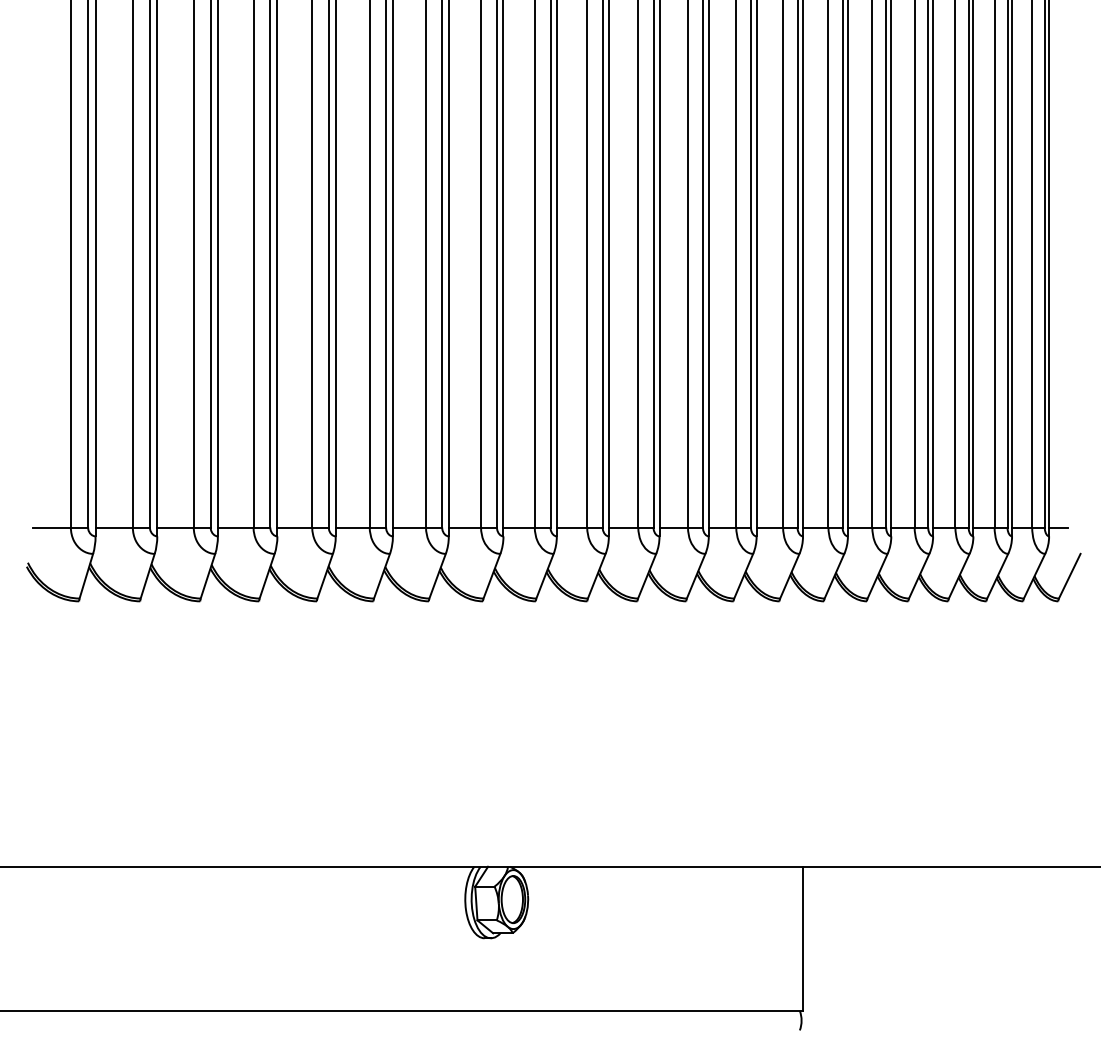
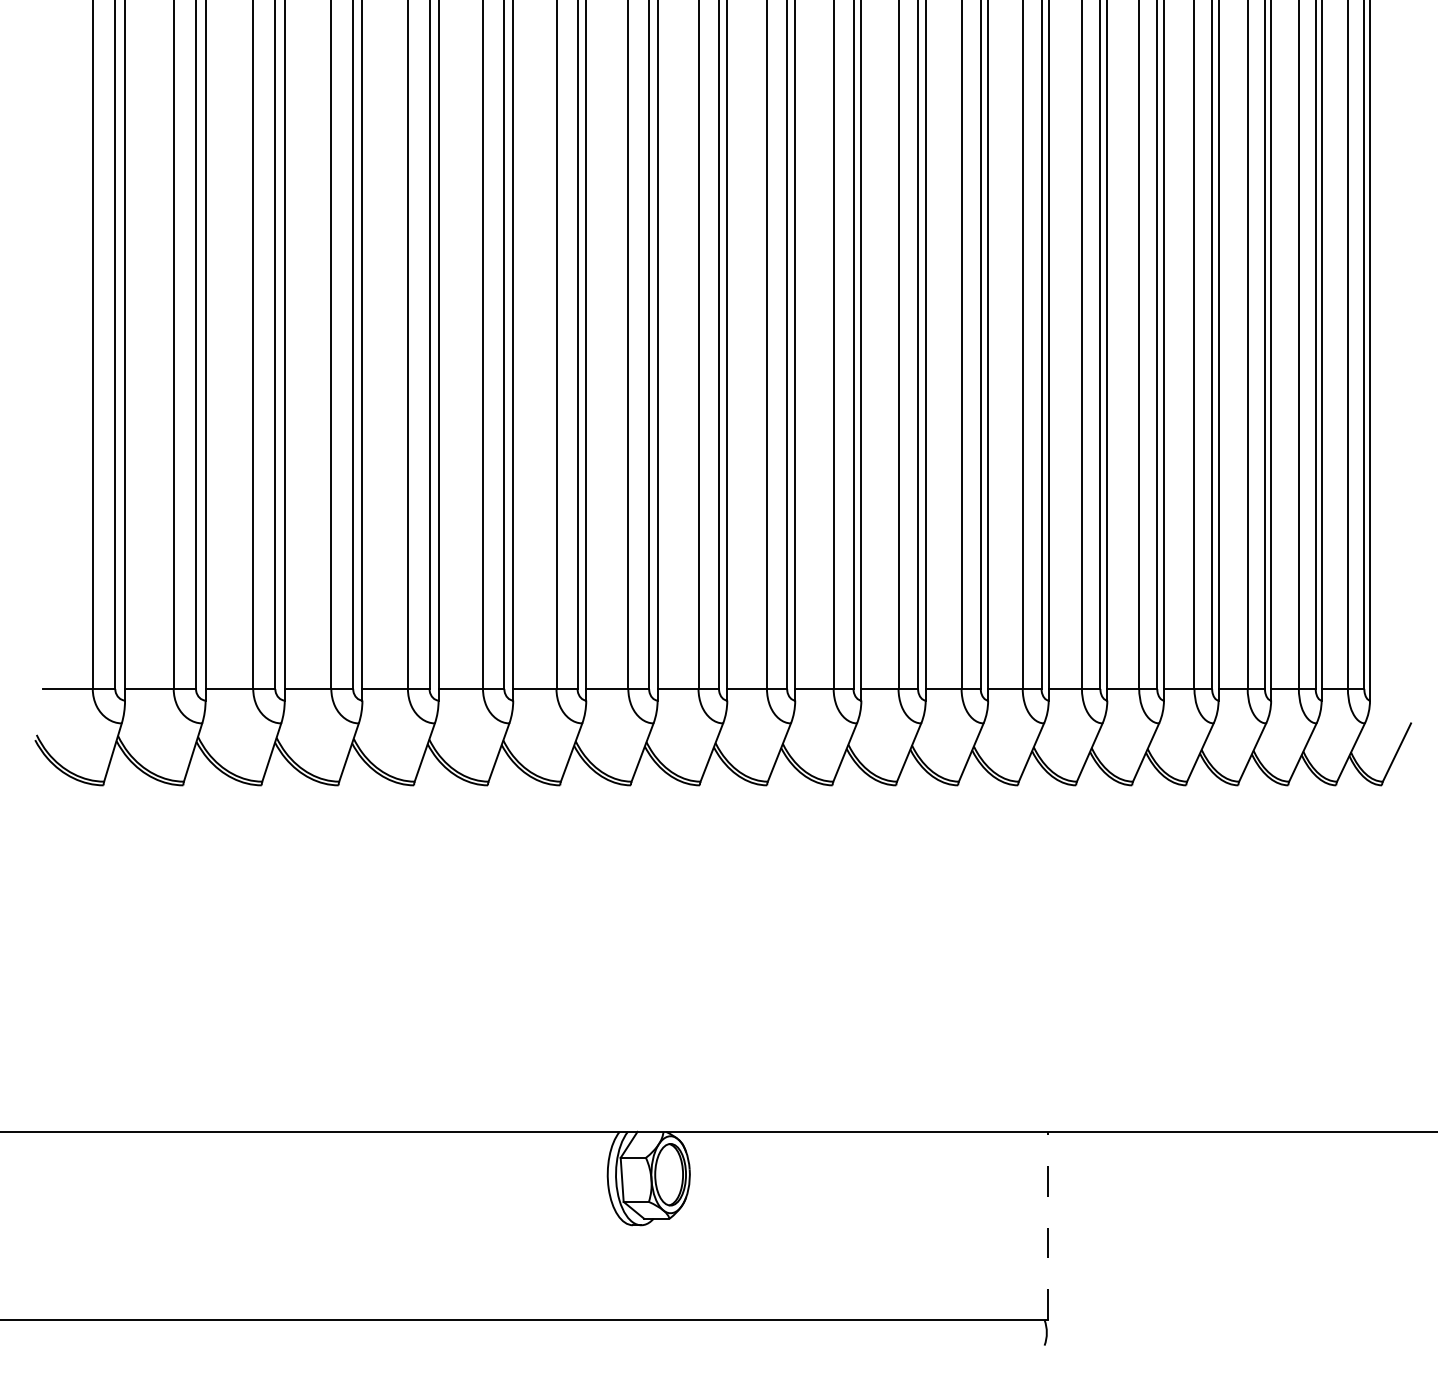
line: (1058, 527) -> (1382, 688), removed
line: (802, 938) -> (1048, 1225), solid -> dashed

